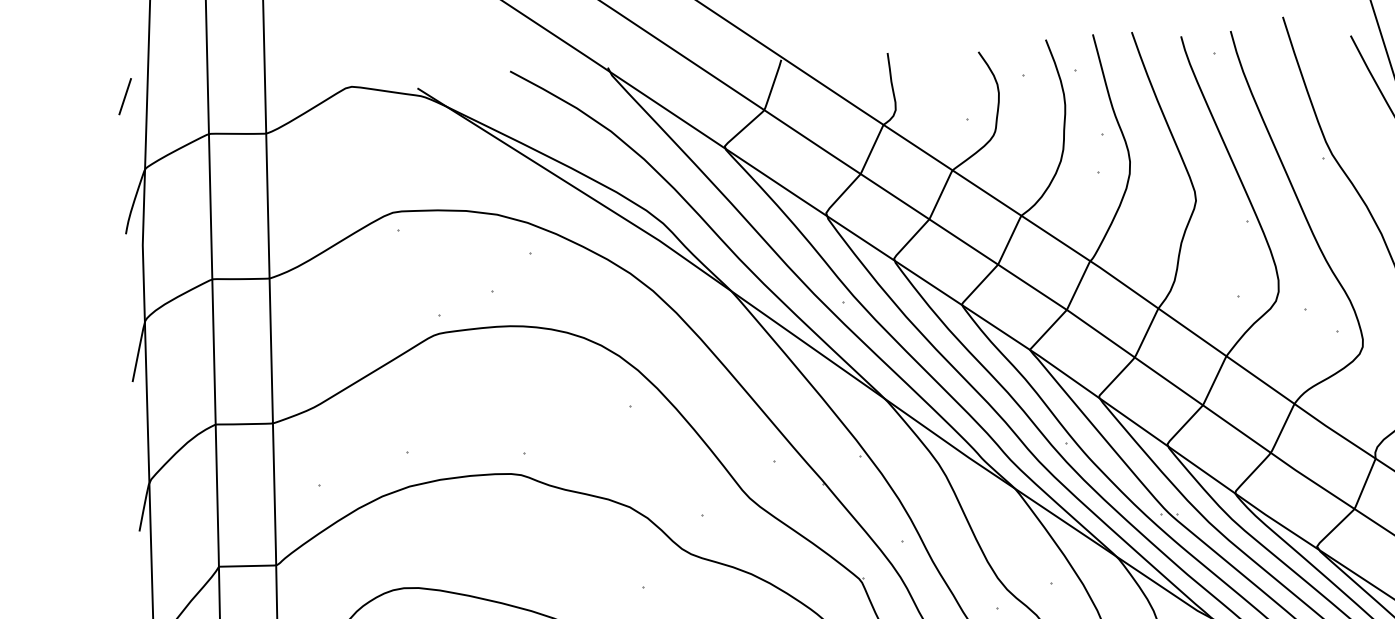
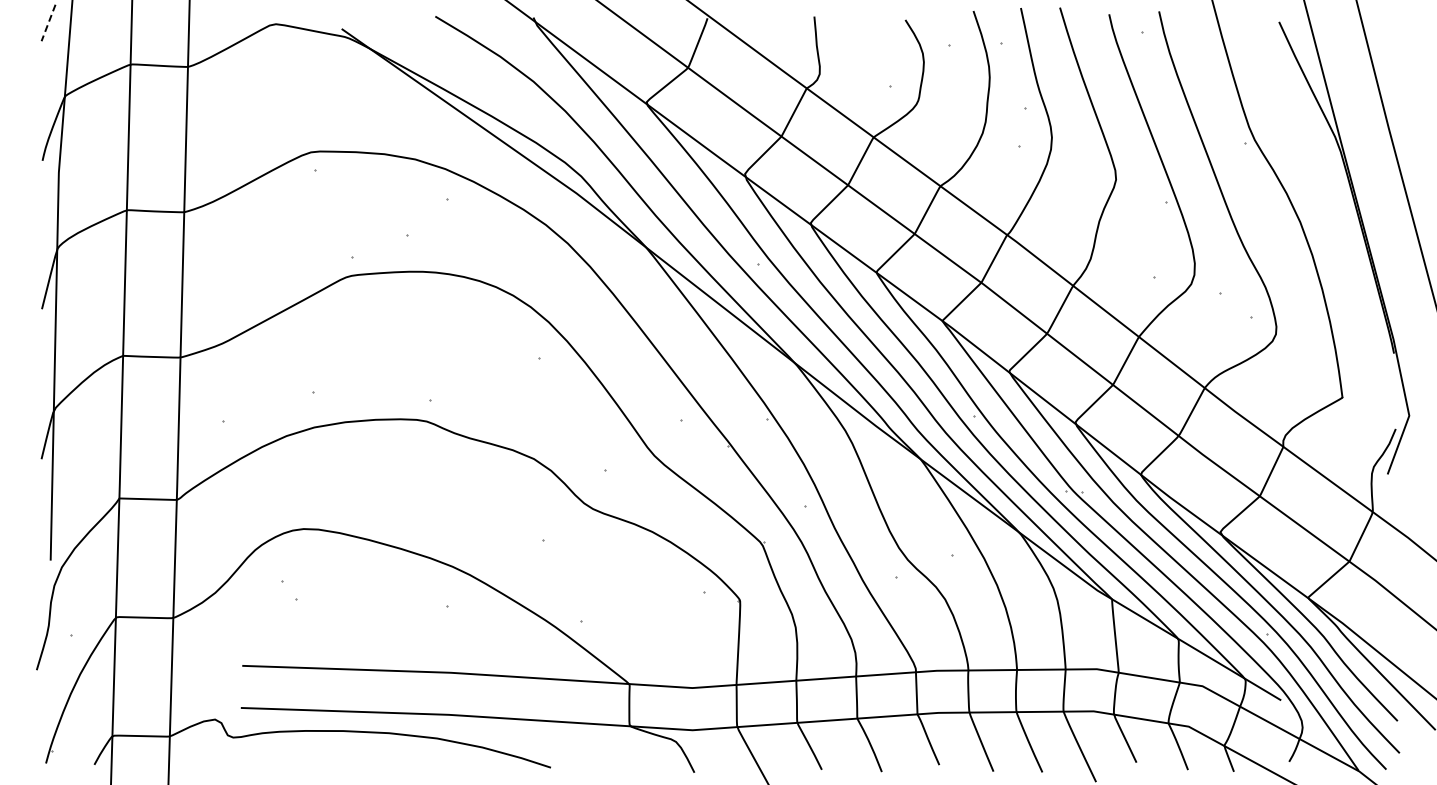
line: (125, 96) -> (48, 22), solid -> dashed

